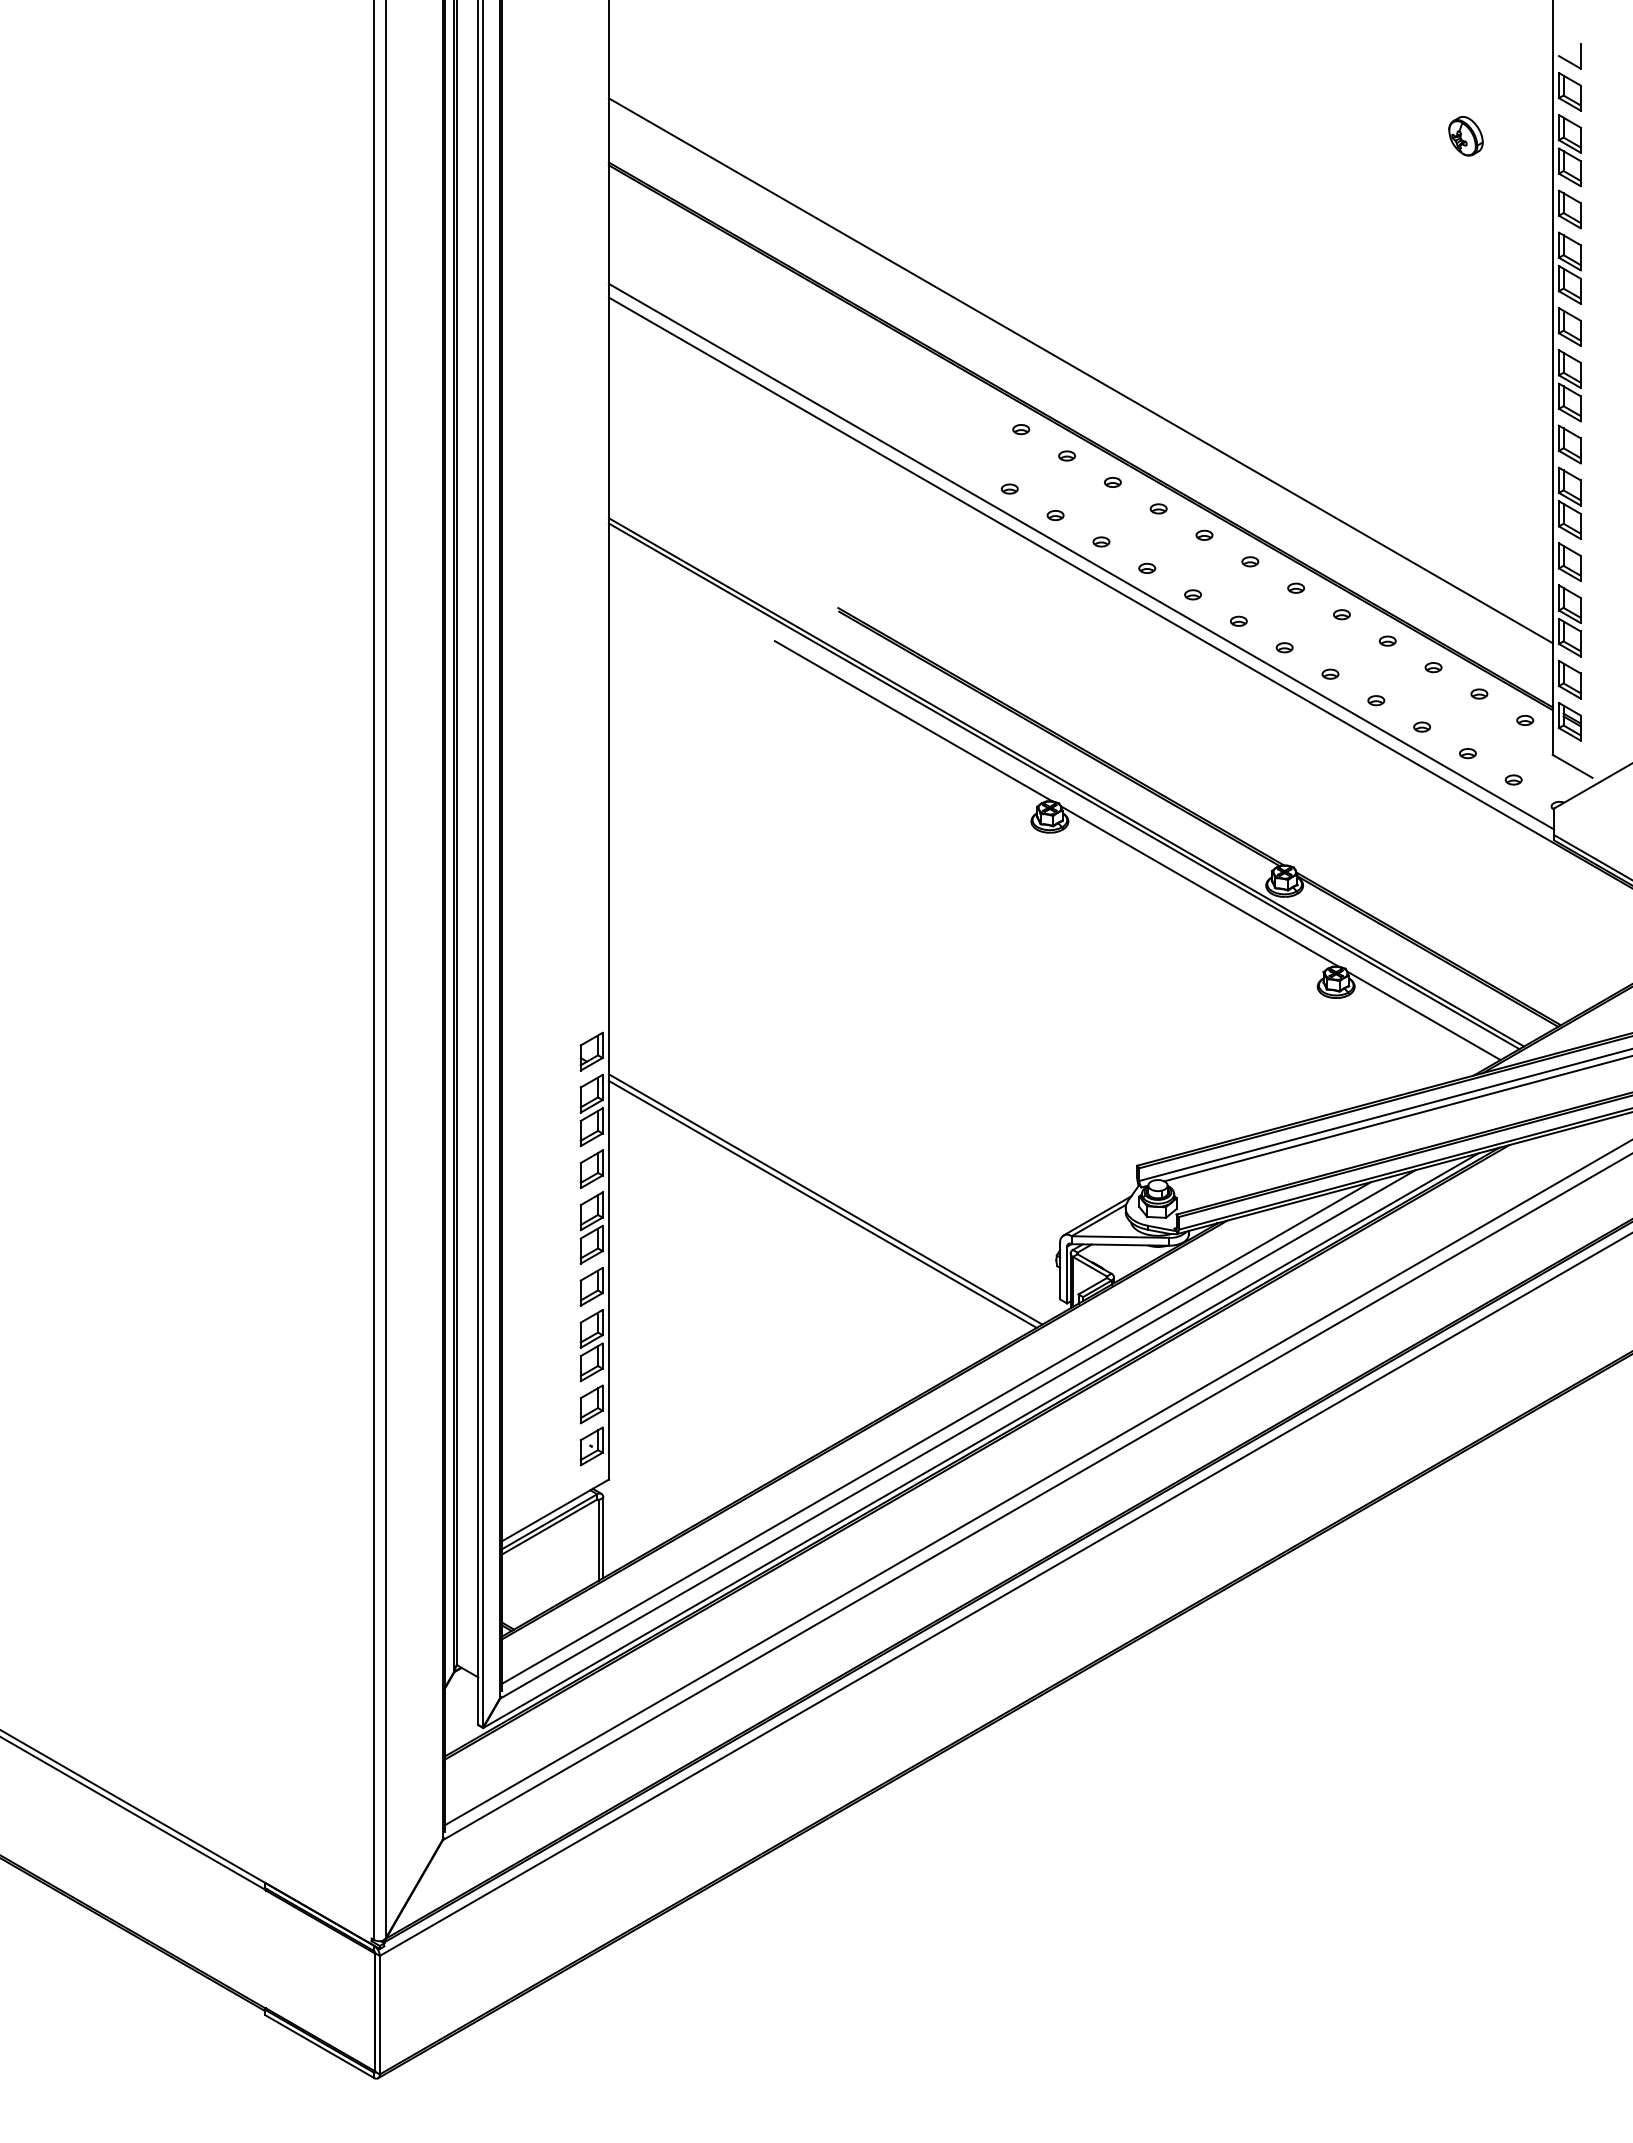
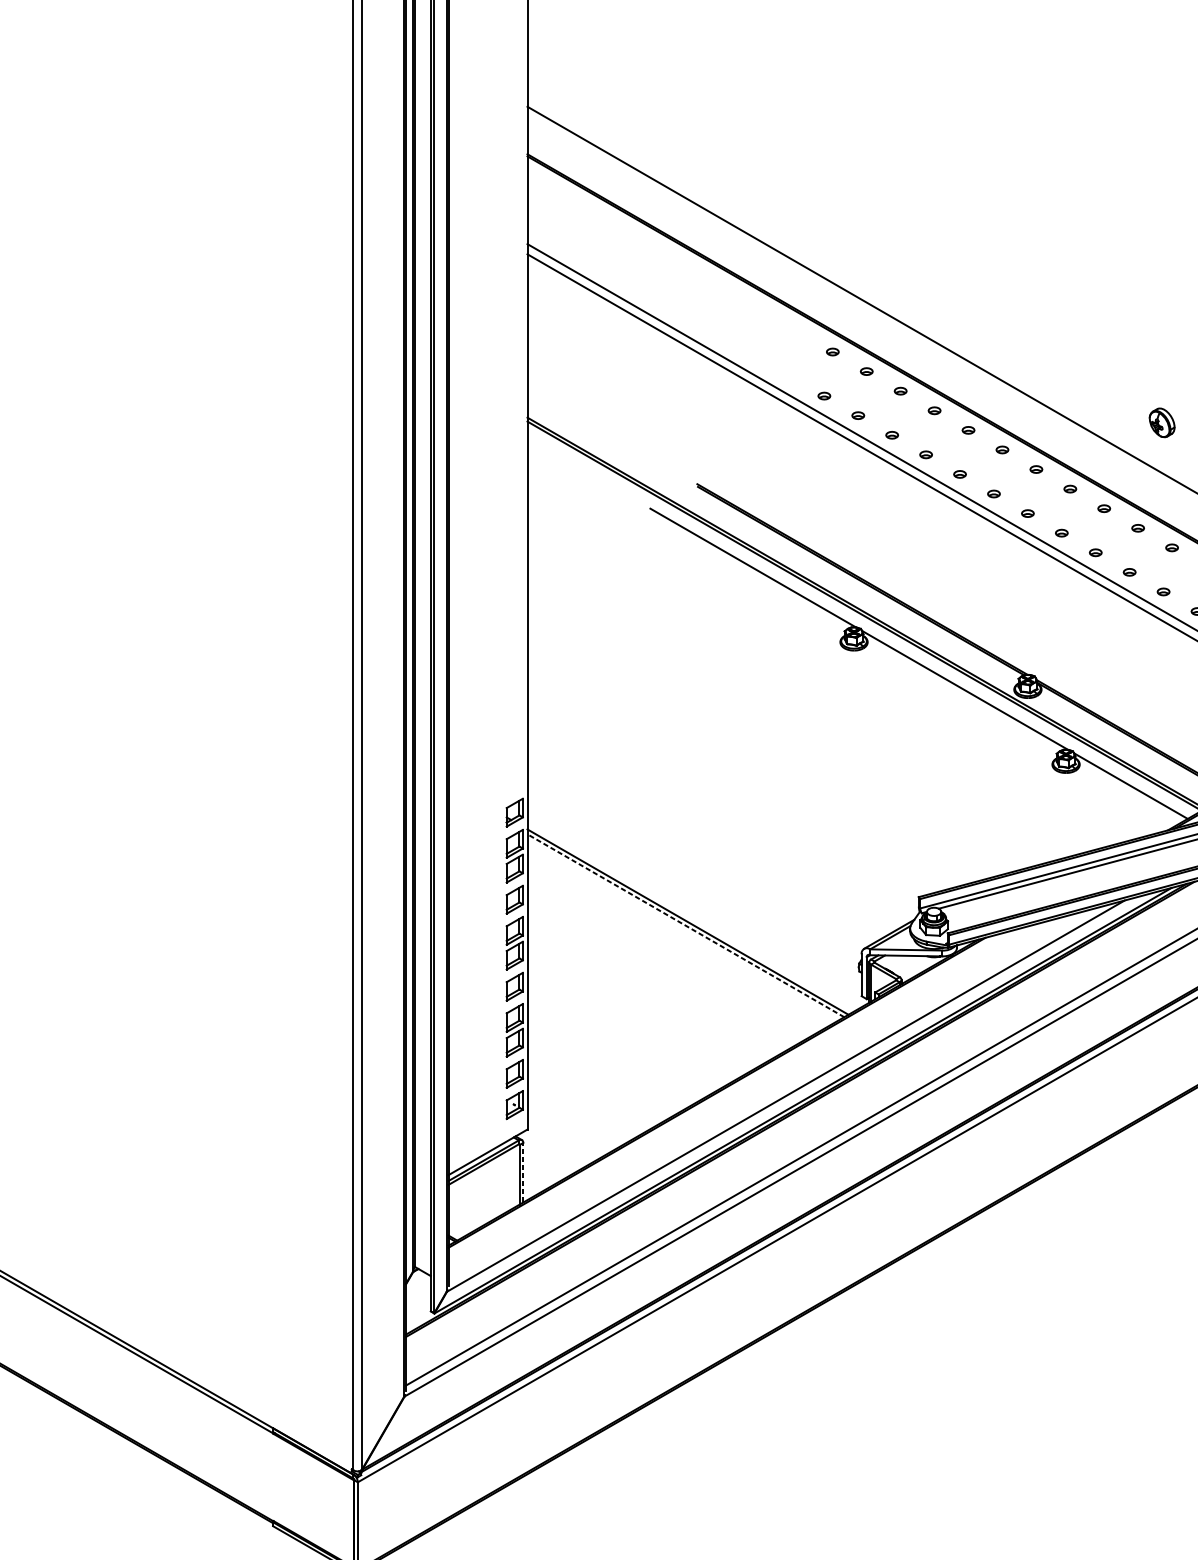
part: (1465, 136) -> (1161, 423), moved
line: (822, 1204) -> (685, 925), solid -> dashed
line: (936, 1432) -> (770, 1094), removed
line: (603, 1537) -> (523, 1172), solid -> dashed

